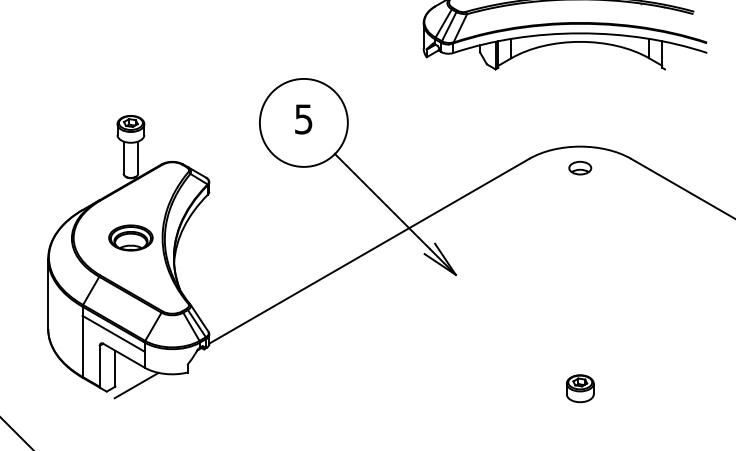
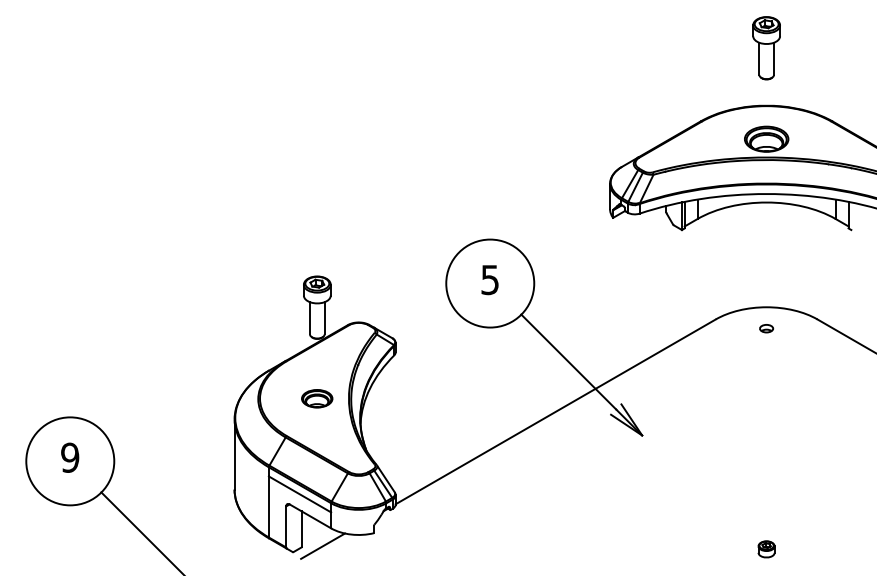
part: (580, 167) -> (766, 328), size x0.6
part: (130, 237) -> (316, 398), size x0.7
part: (580, 388) -> (766, 549), size x0.6

